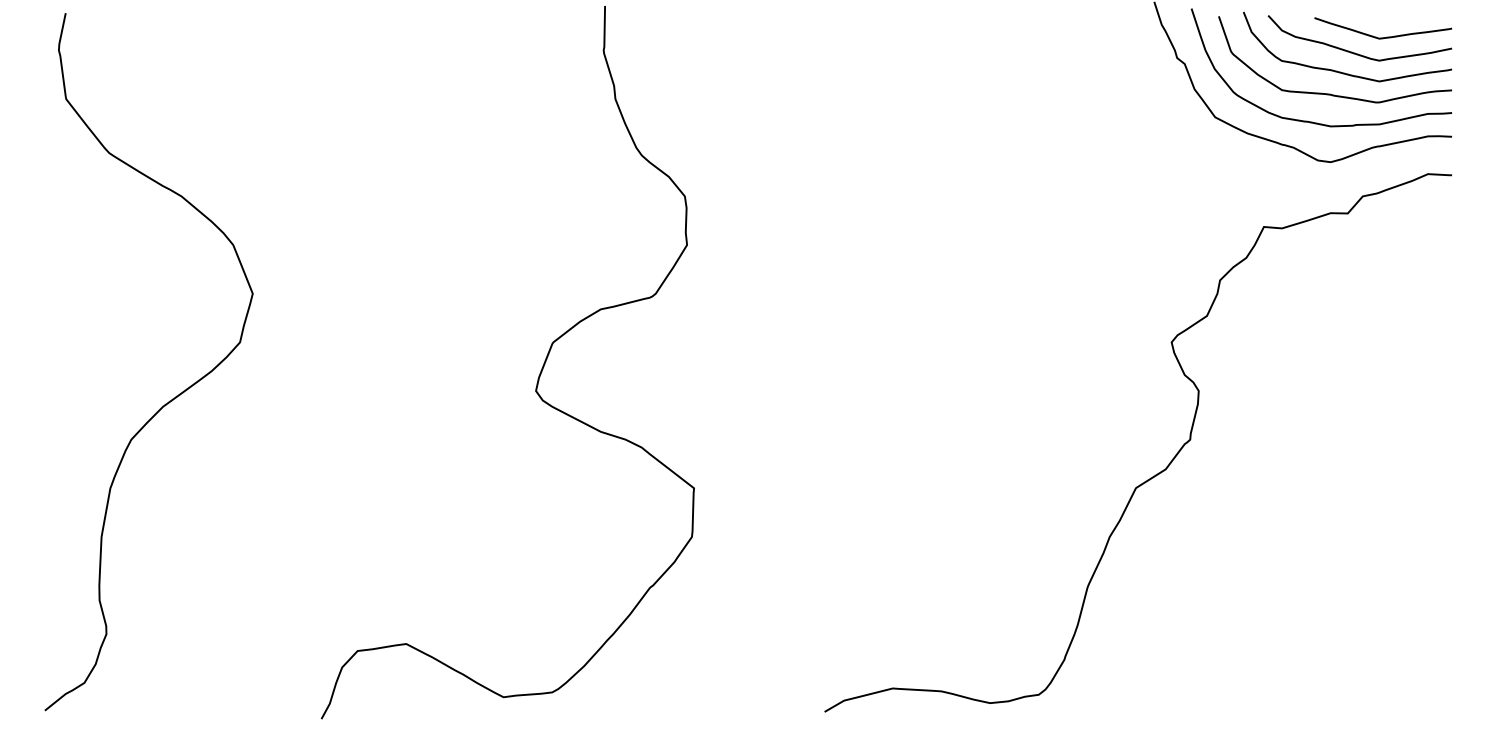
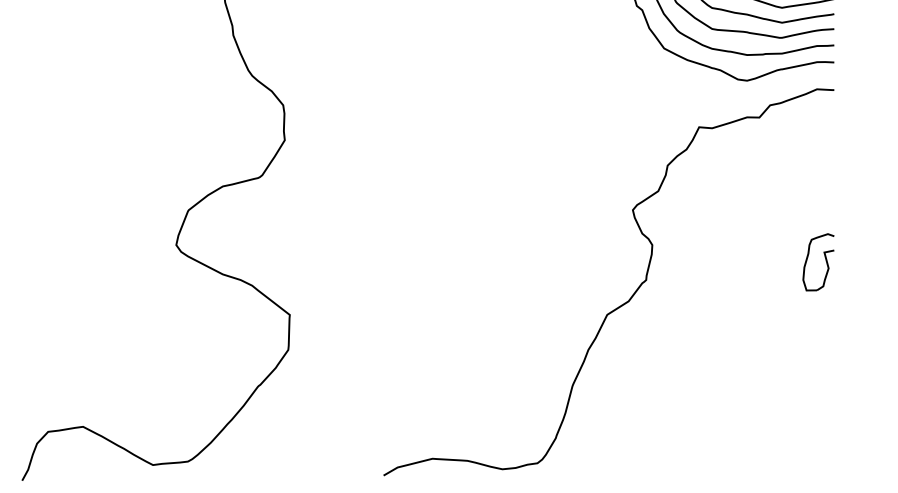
part: (1439, 410) -> (825, 259), added

